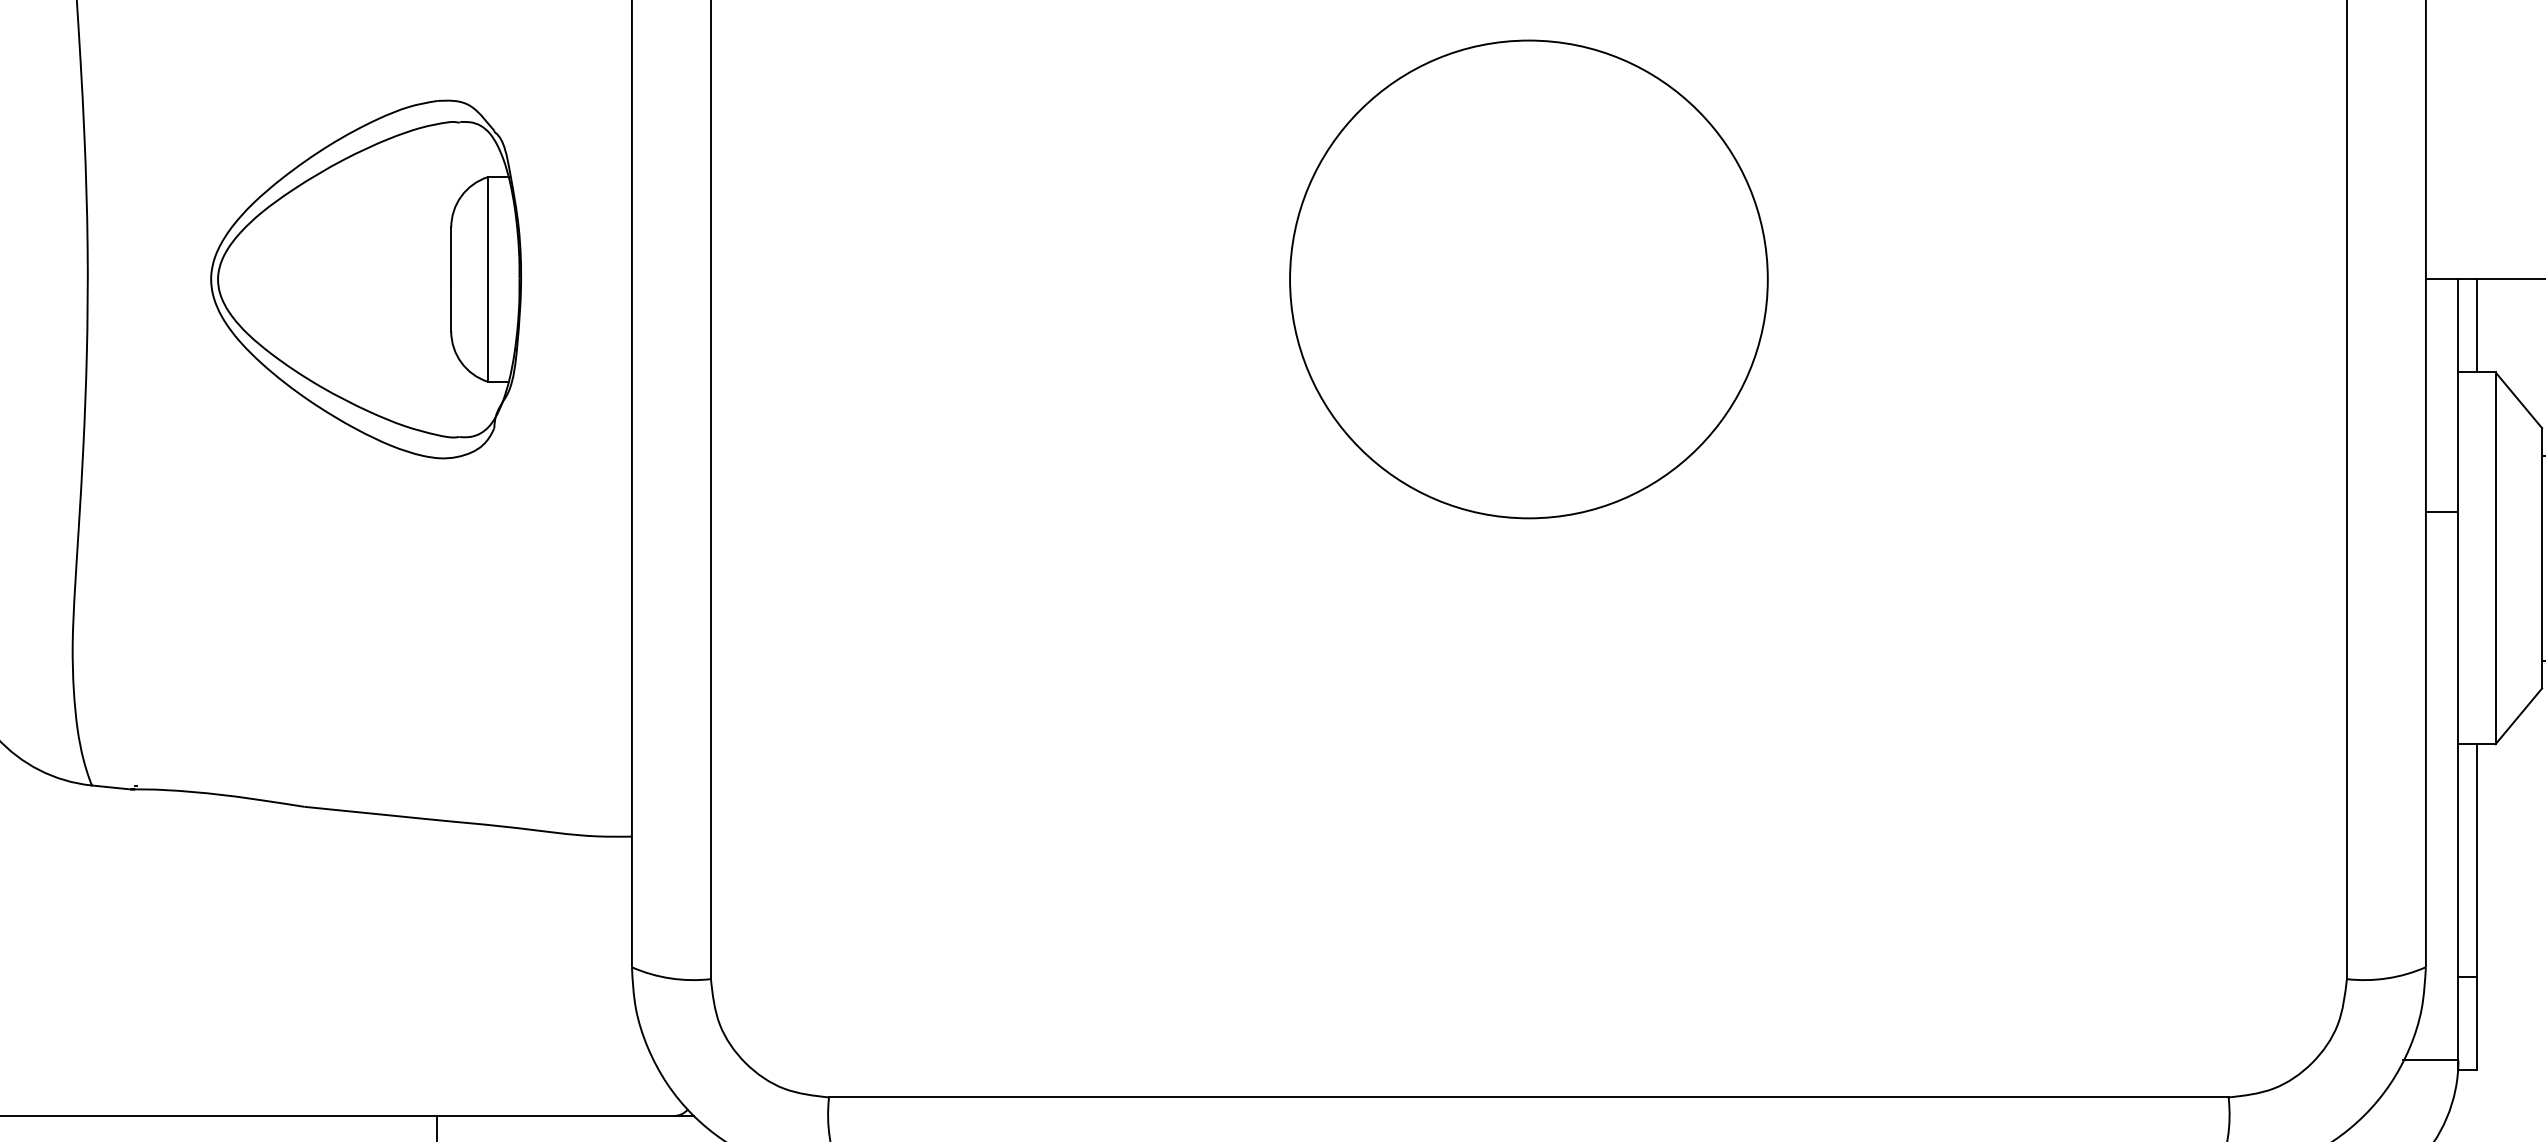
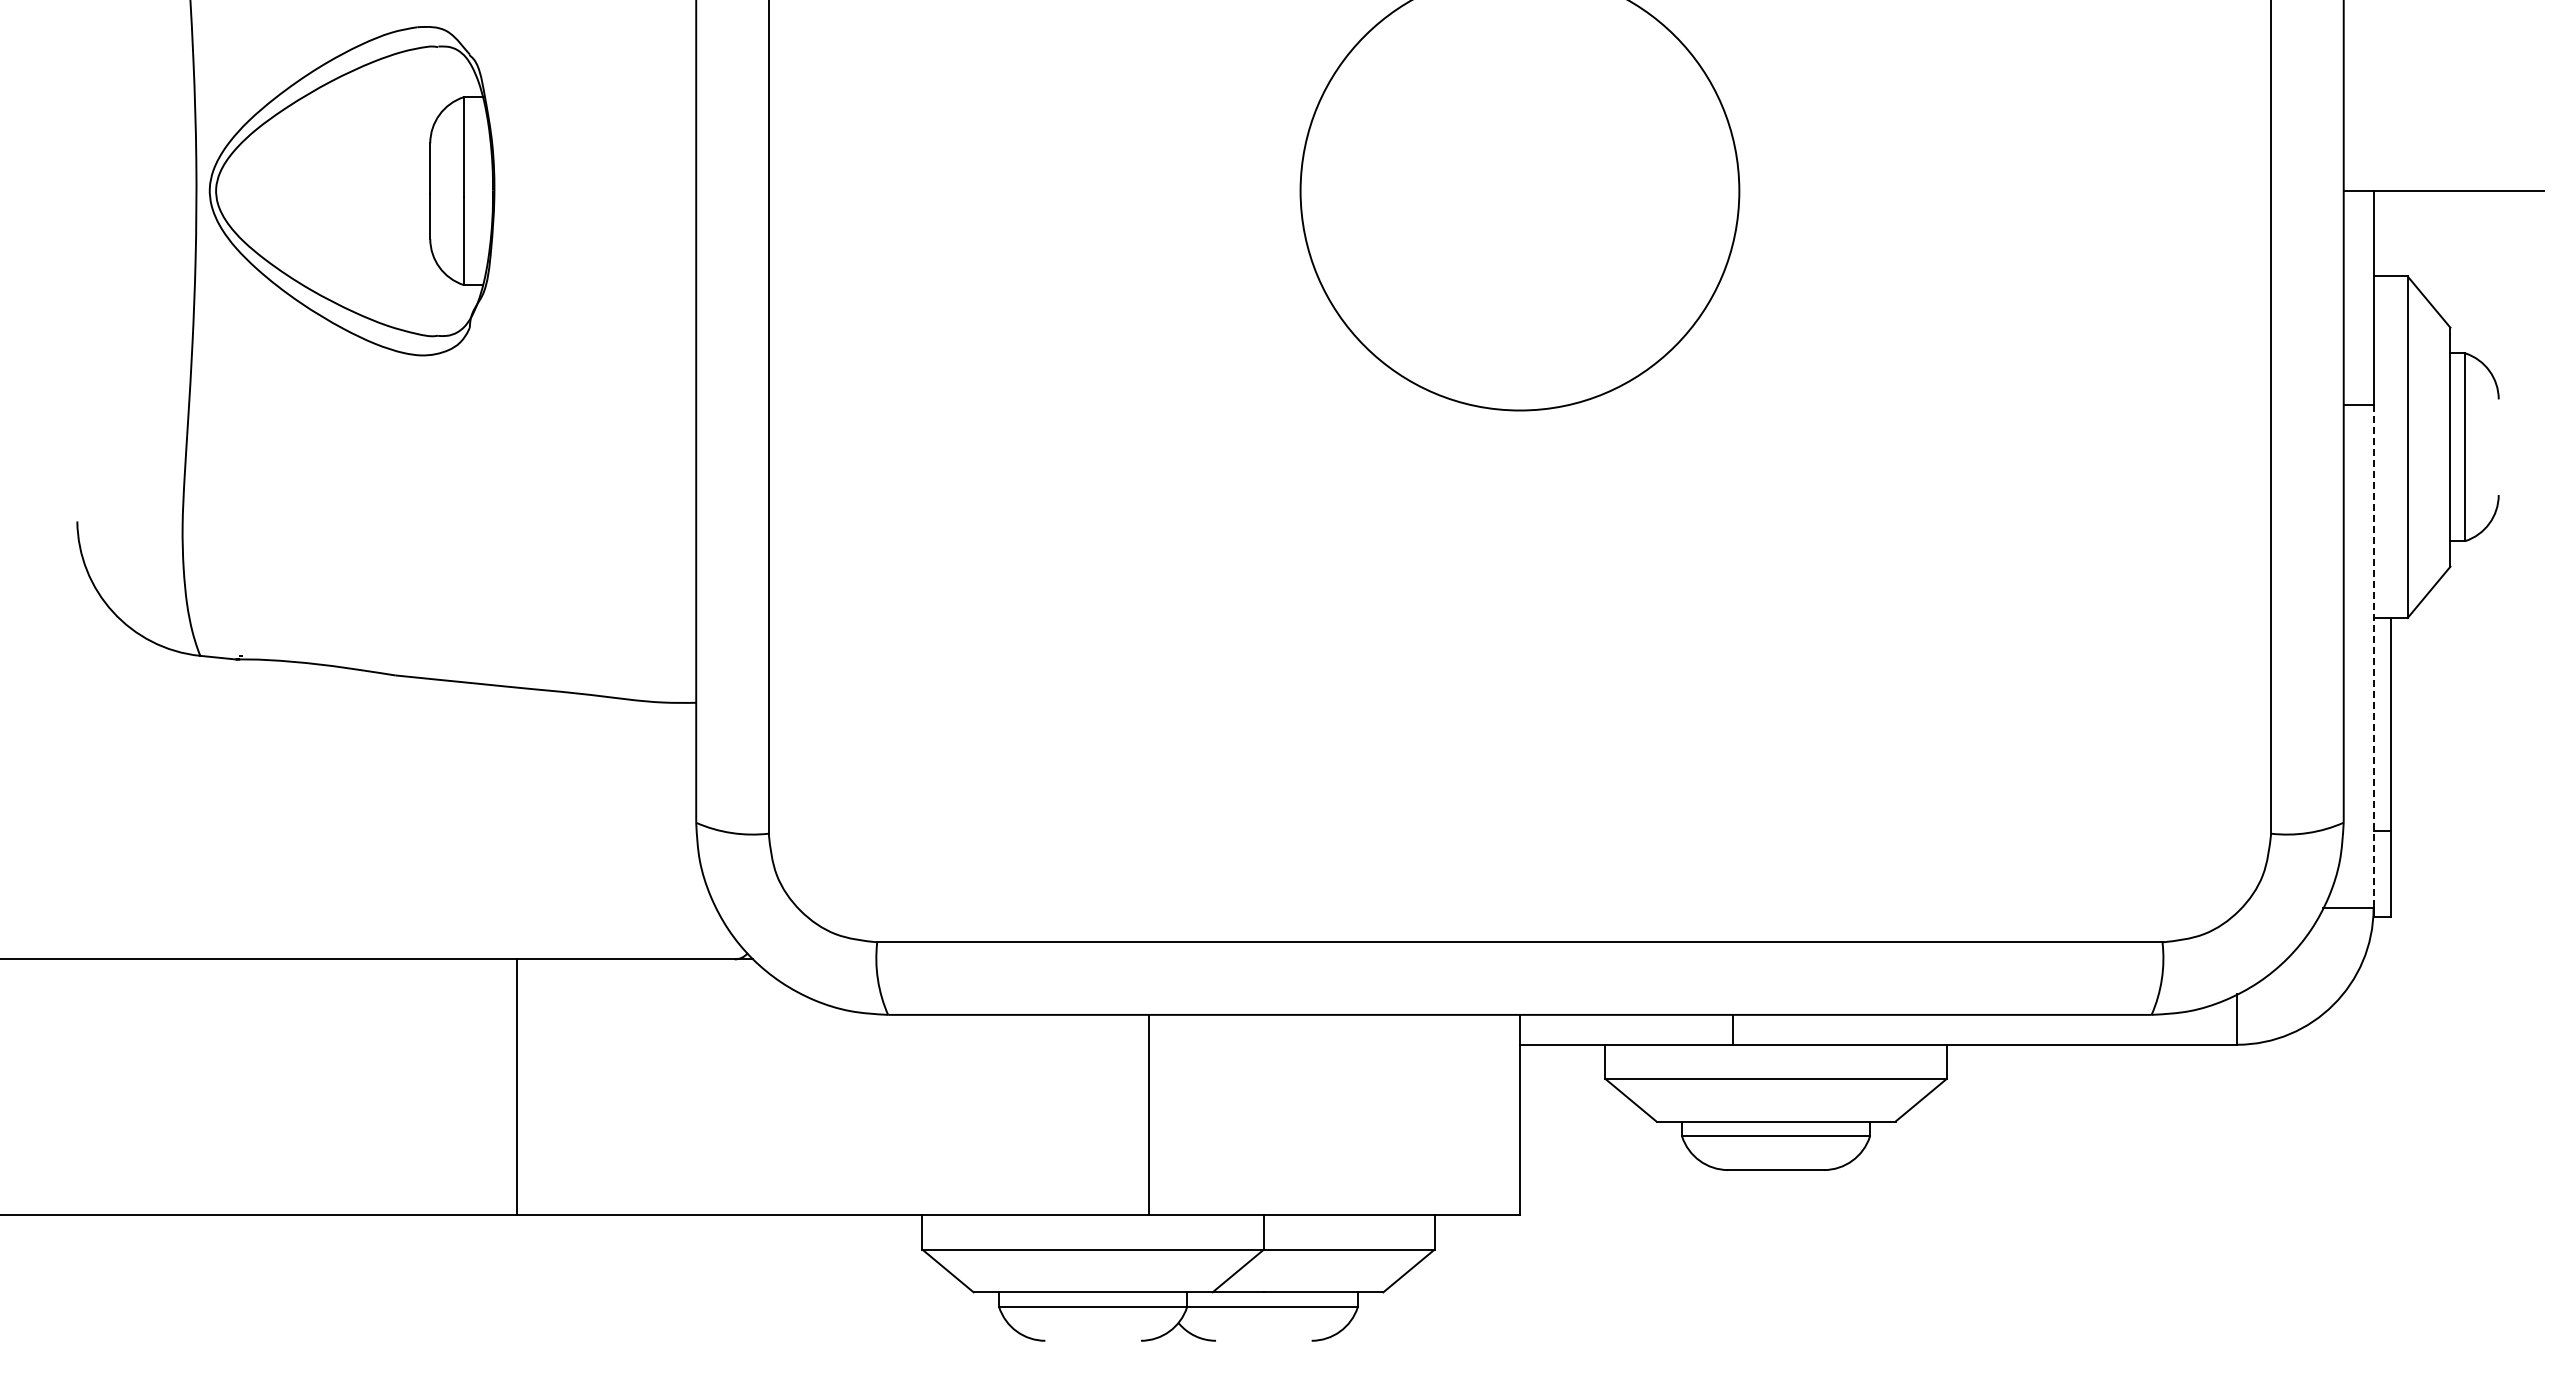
part: (365, 279) -> (351, 191), moved
line: (2476, 325) -> (2390, 233), removed
line: (2458, 786) -> (2373, 656), solid -> dashed

